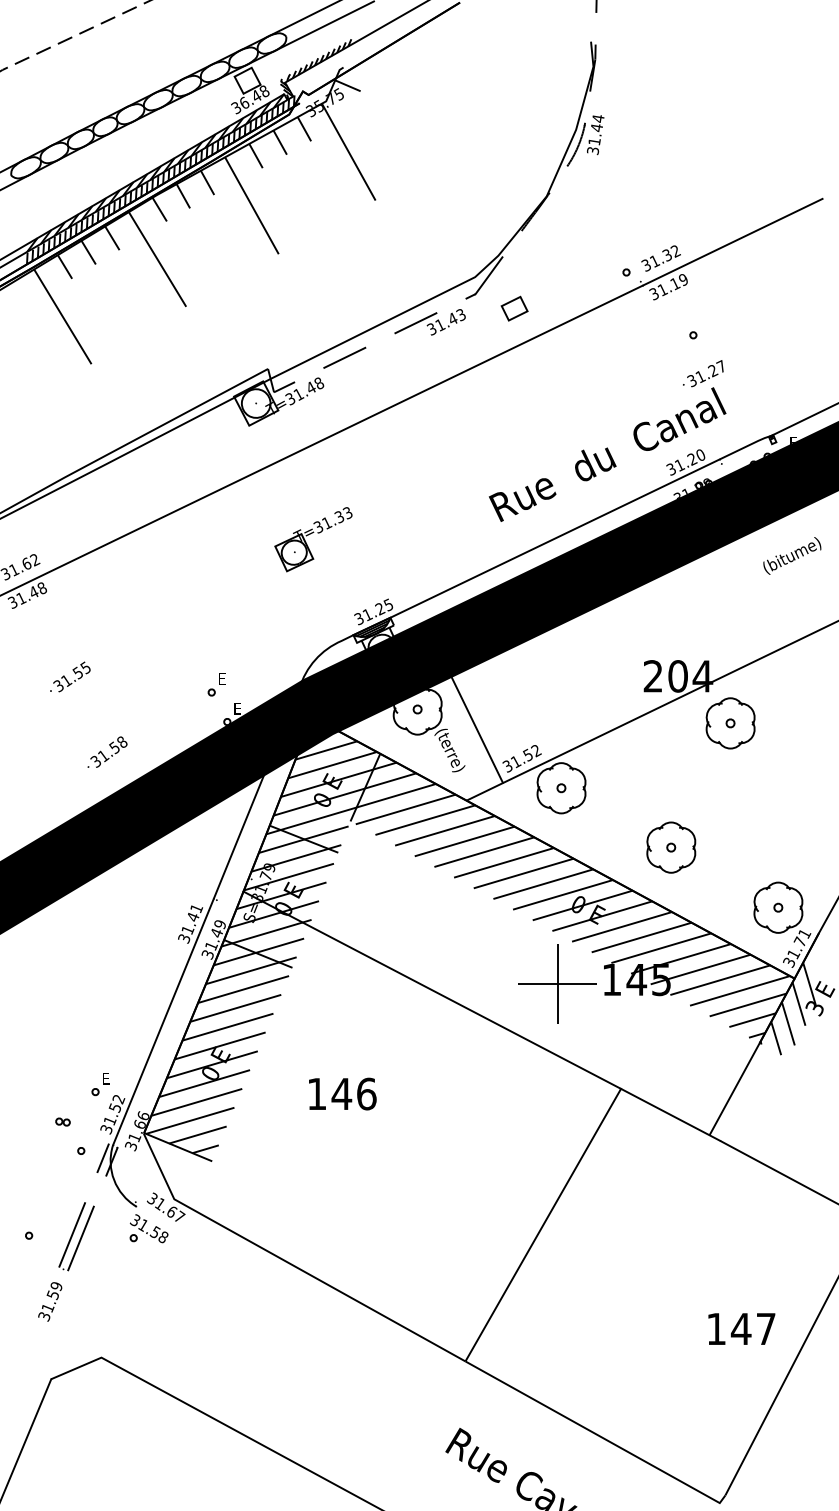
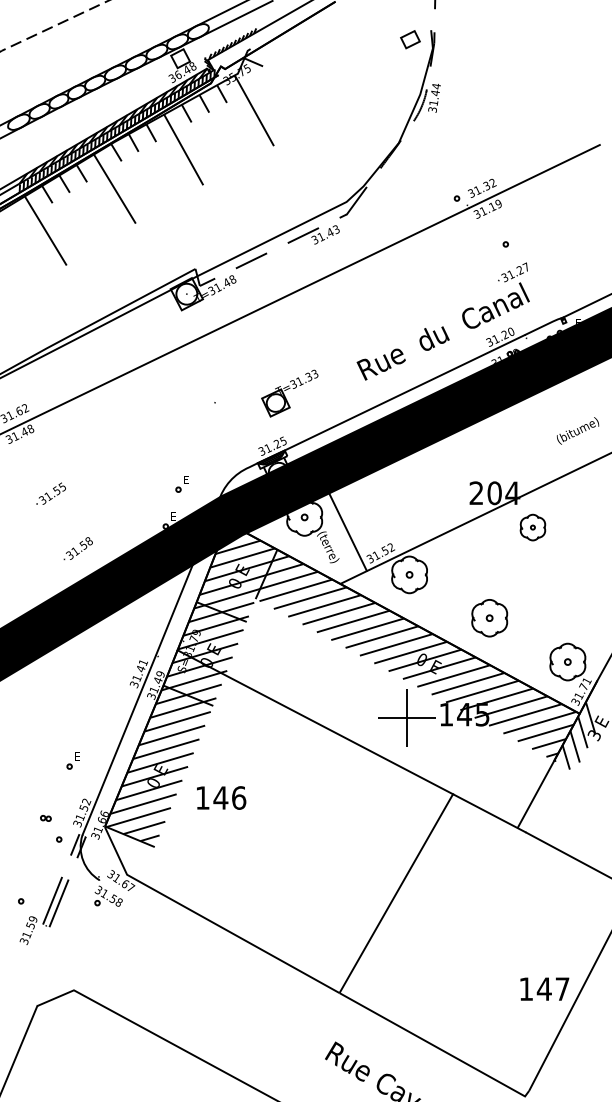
part: (514, 308) -> (410, 39), moved
part: (313, 539) -> (289, 393), moved
text: (792, 555) -> (578, 430), moved
part: (216, 684) -> (181, 483), moved
part: (730, 723) -> (532, 527), size x0.7
part: (100, 1084) -> (73, 761), moved
text: (342, 1093) -> (221, 797), moved
text: (50, 1301) -> (28, 930), moved
text: (741, 1328) -> (544, 988), moved

